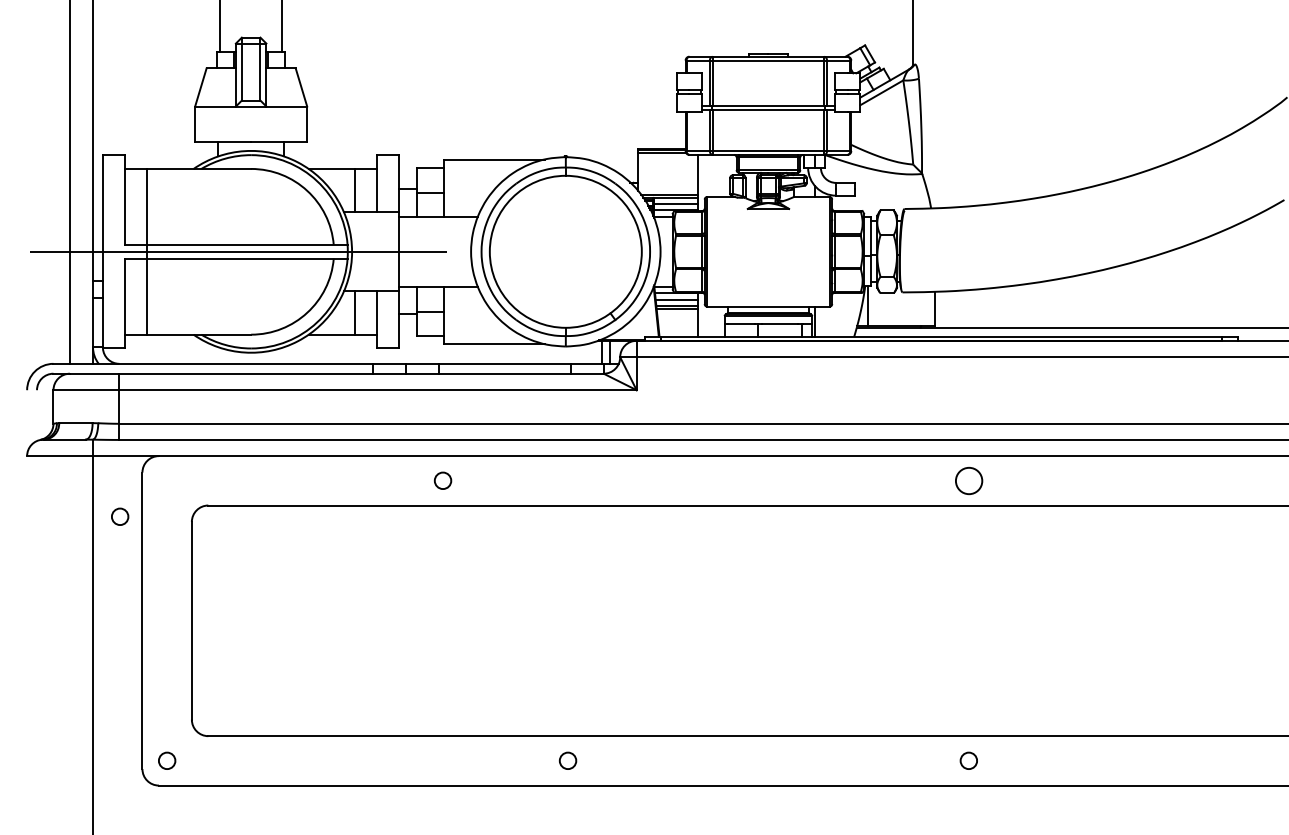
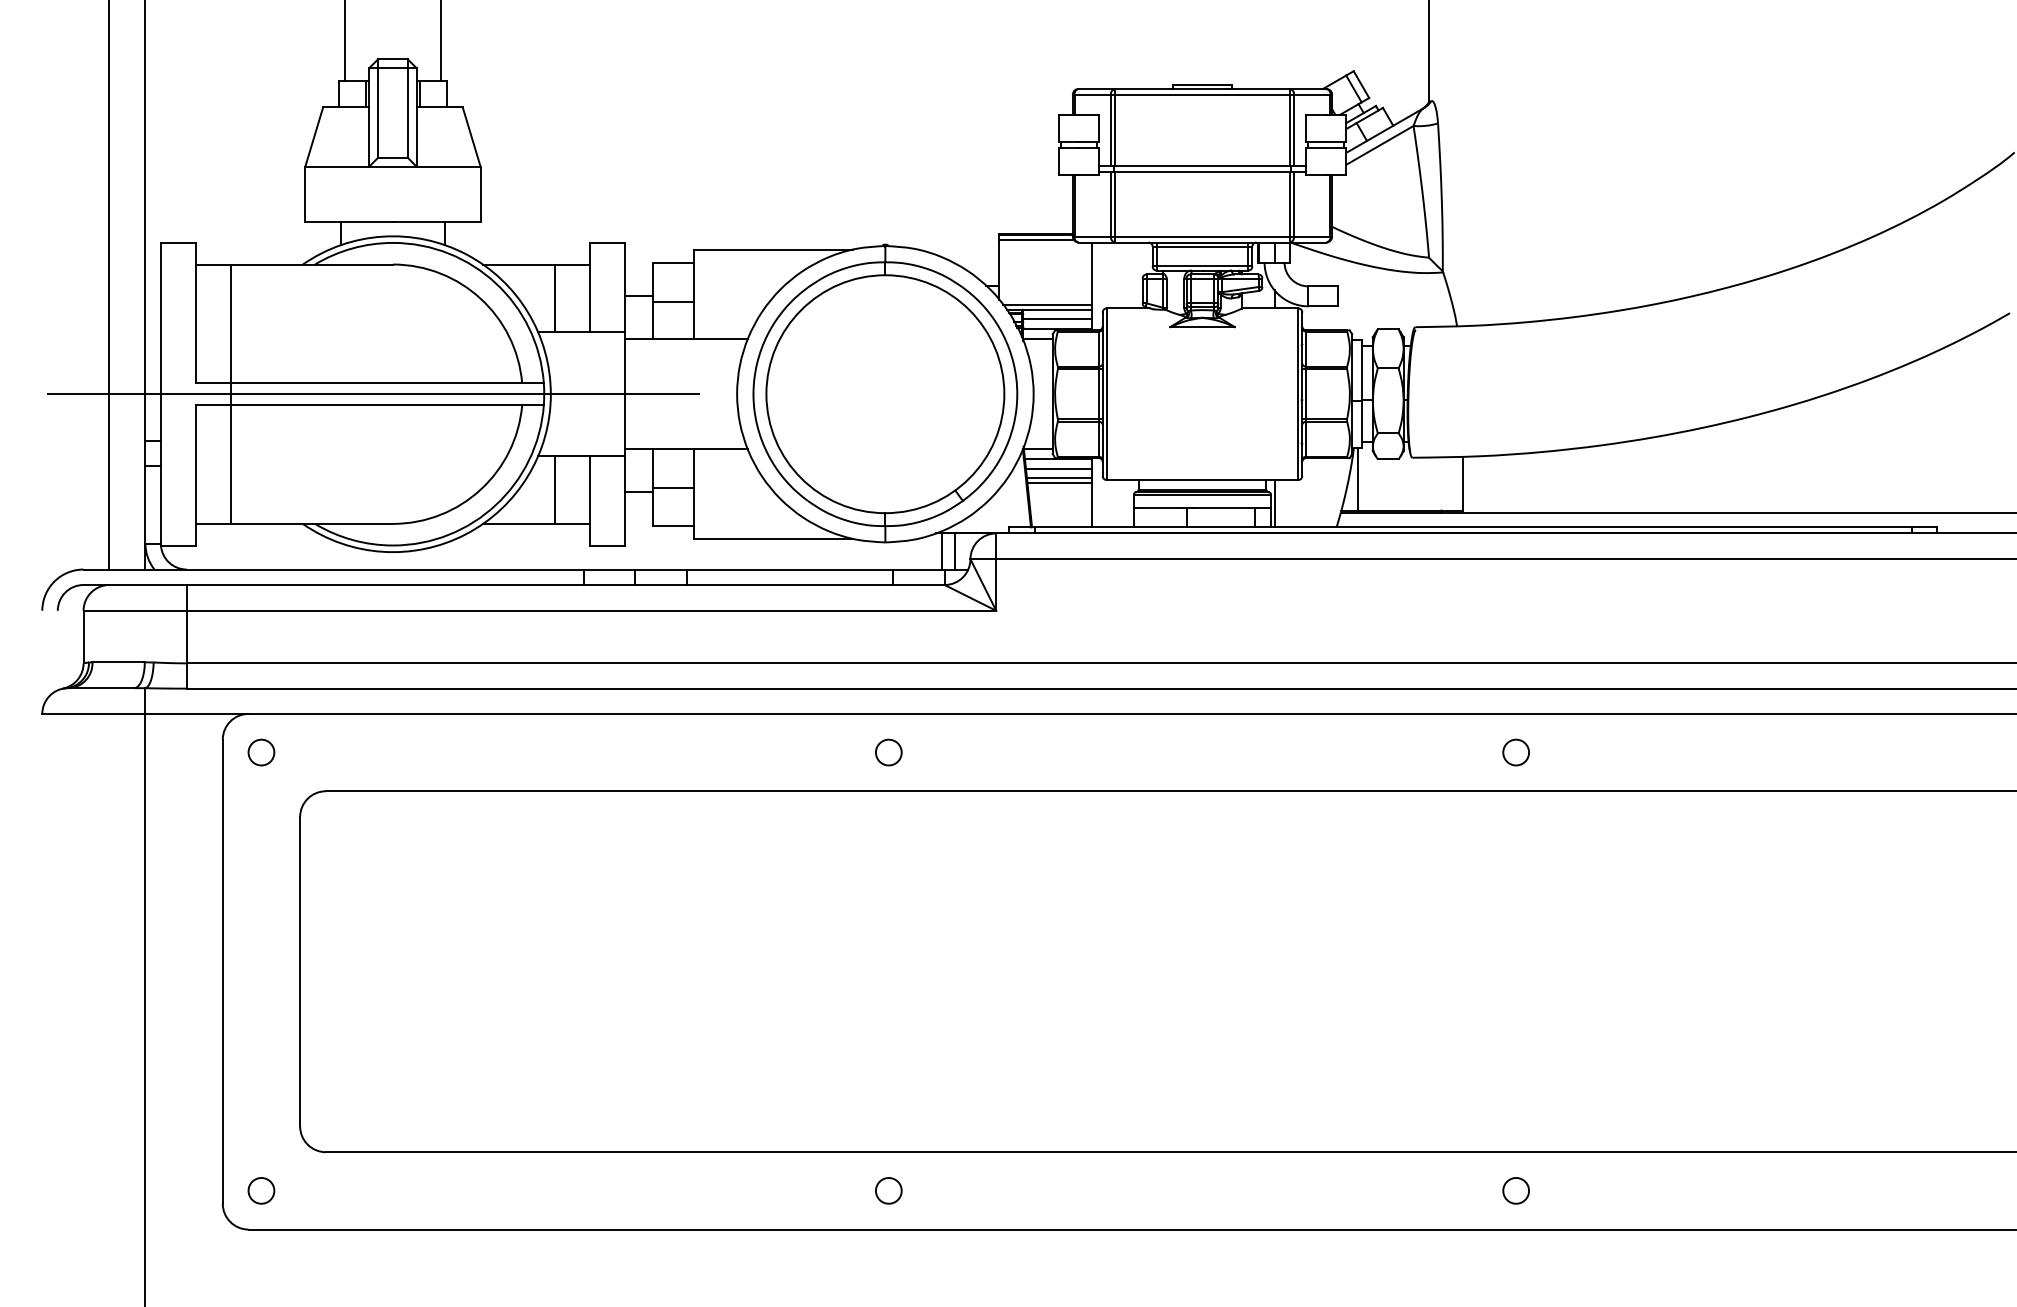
circle: (442, 480) -> (887, 752), moved
circle: (968, 480) -> (1515, 752), size x0.62
circle: (120, 516) -> (261, 752), moved

